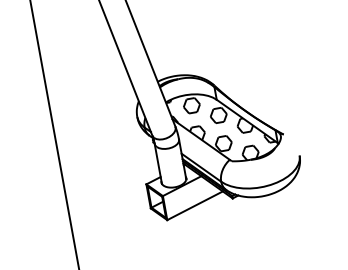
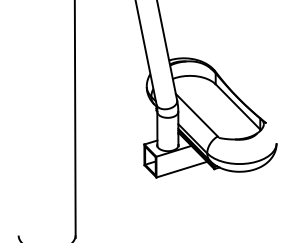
hatch: (221, 127) -> (215, 108), removed

